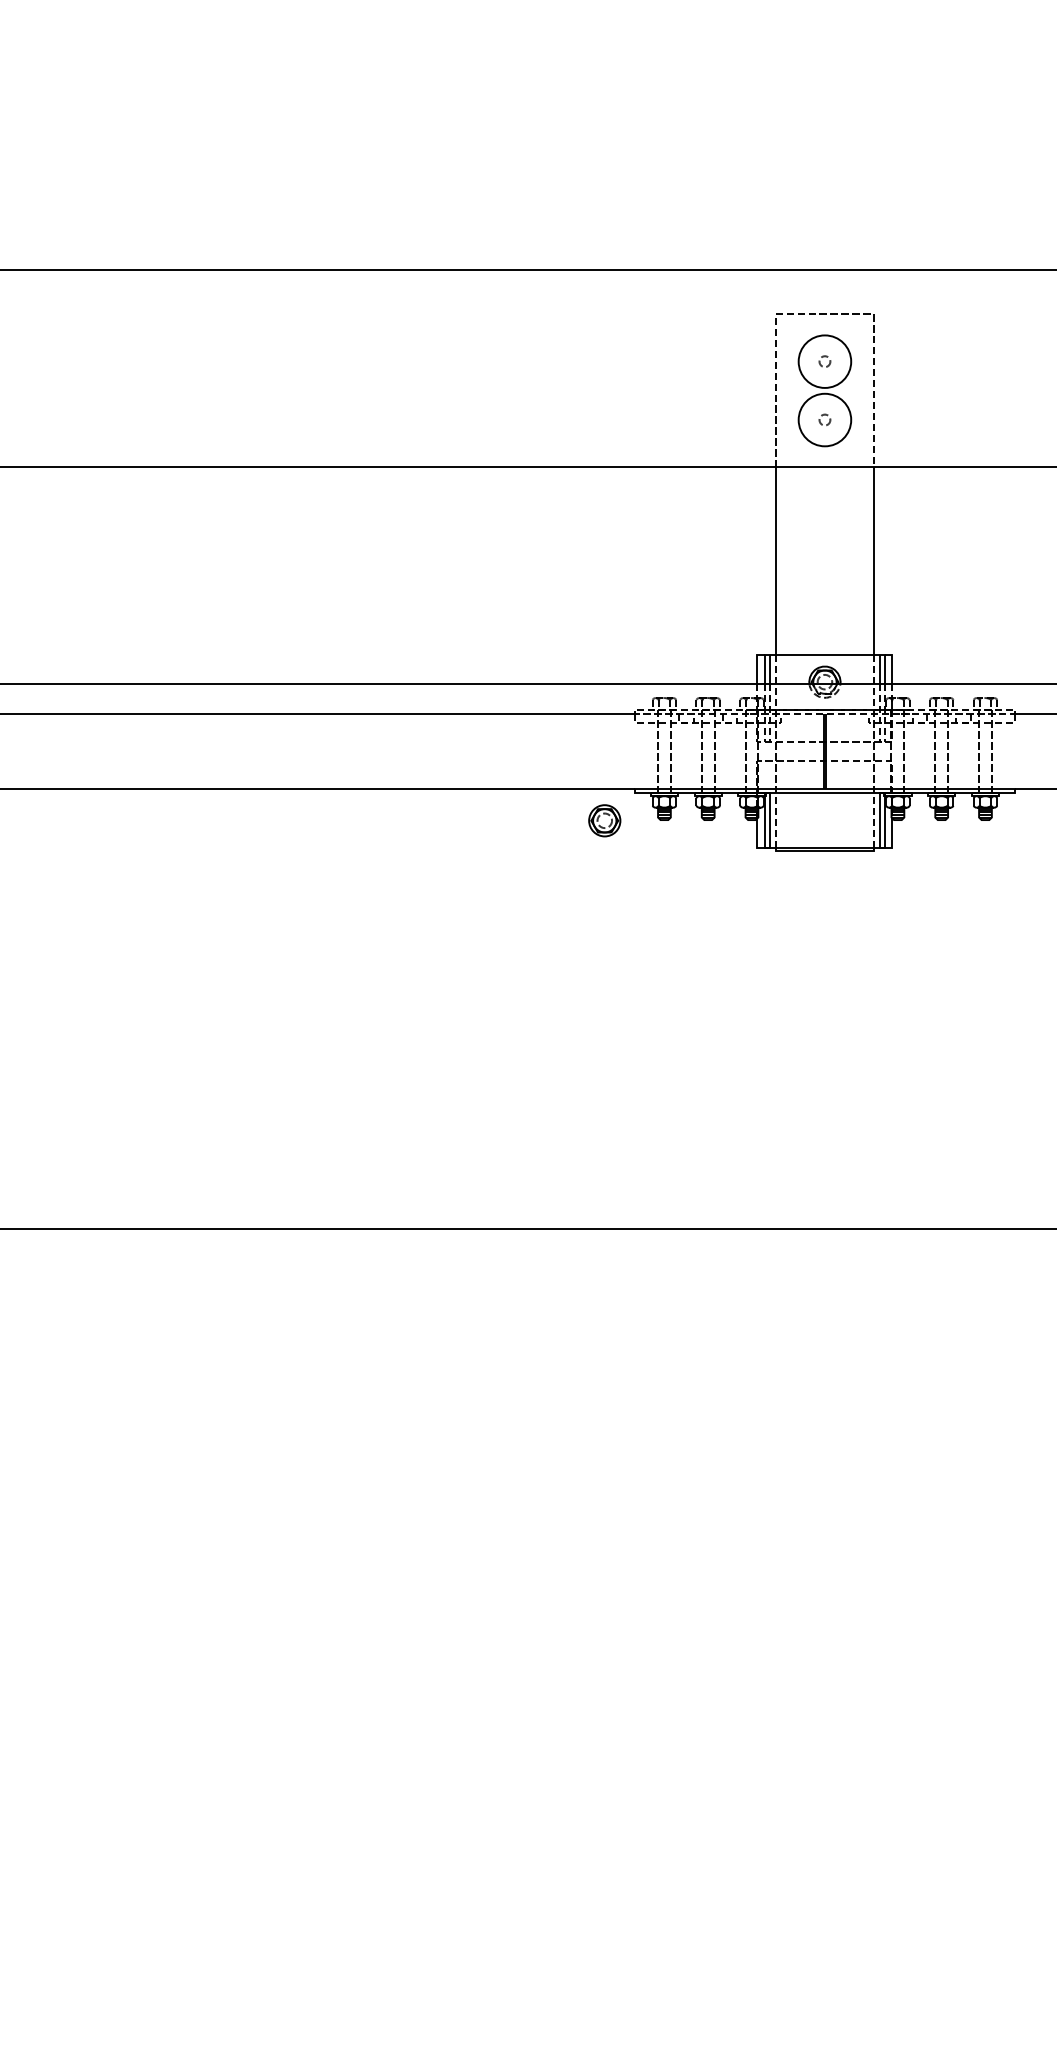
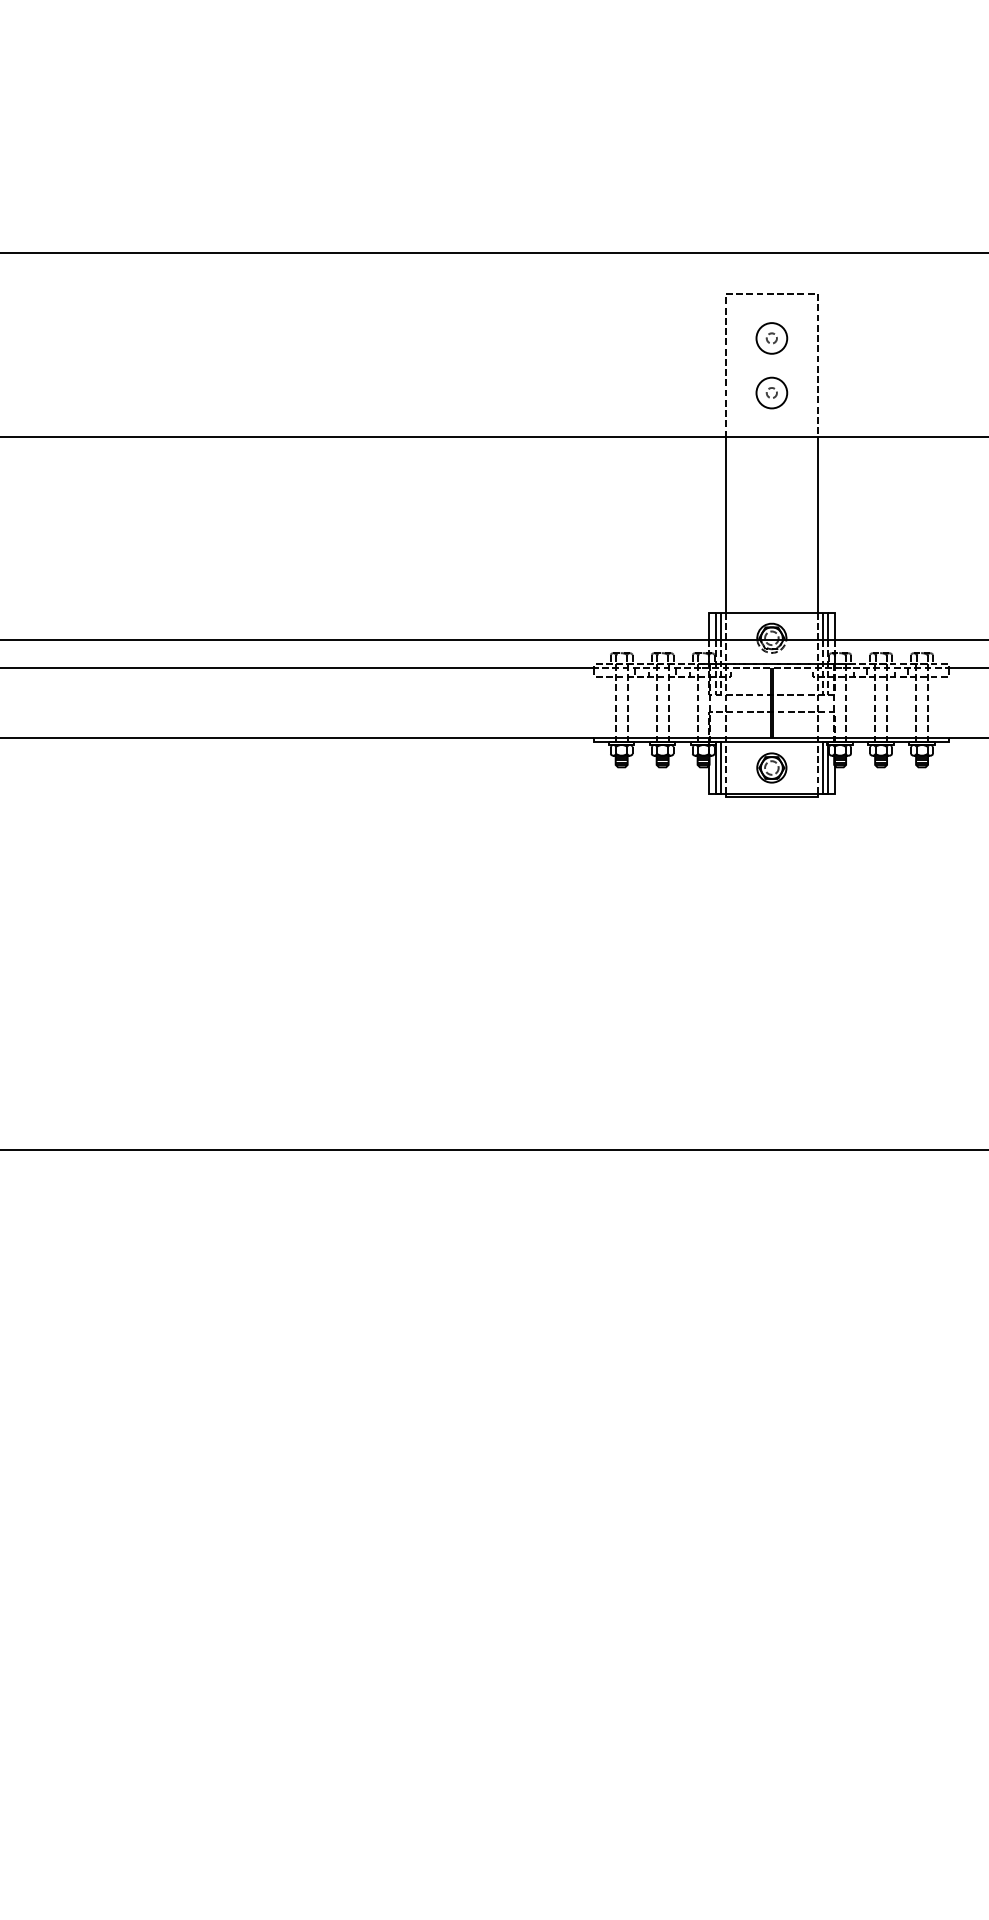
circle: (824, 361) -> (771, 338), size x0.62
circle: (824, 419) -> (771, 392), size x0.62
part: (604, 820) -> (771, 767), moved

